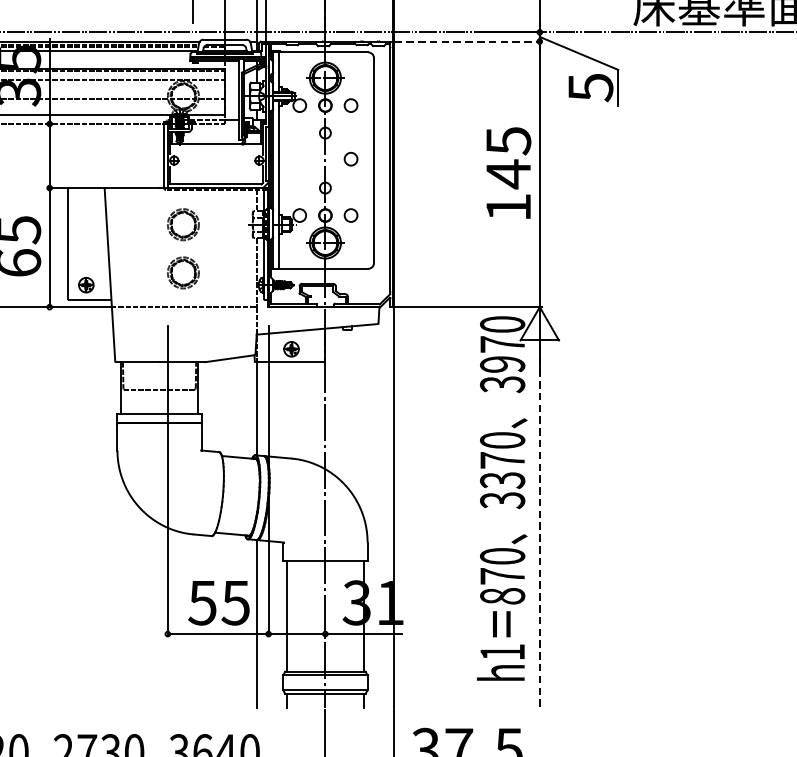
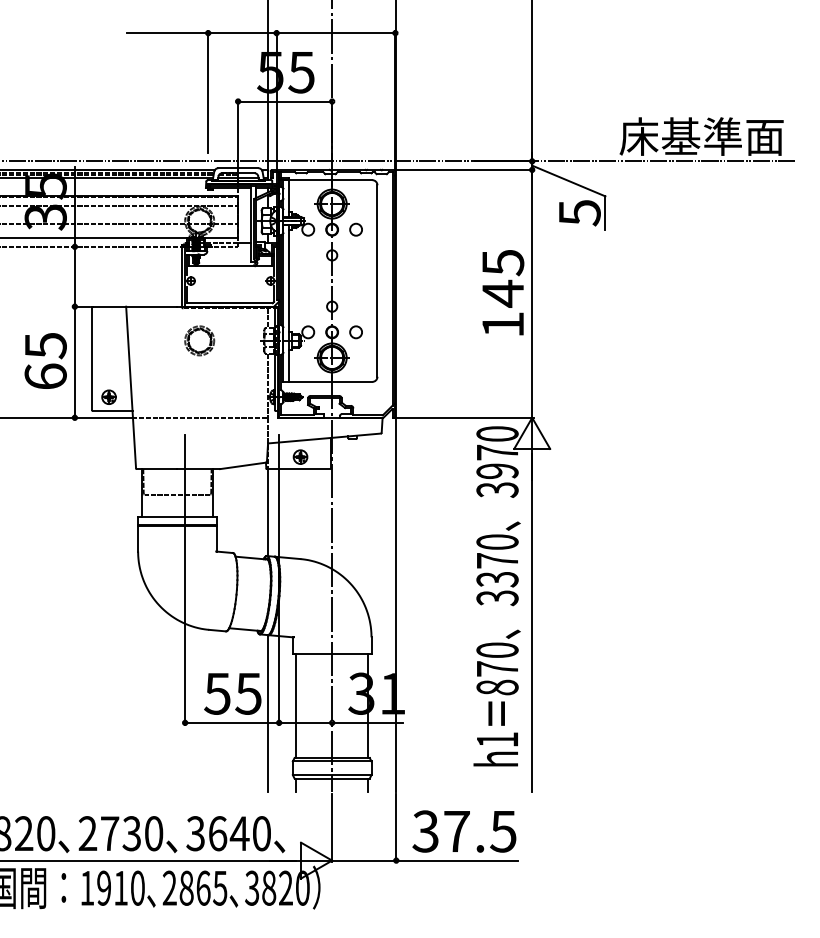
line: (468, 41) -> (465, 169), dashed -> solid
circle: (350, 158) -> (355, 279), removed
part: (183, 272) -> (199, 385), removed
line: (540, 527) -> (532, 623), dashed -> solid

